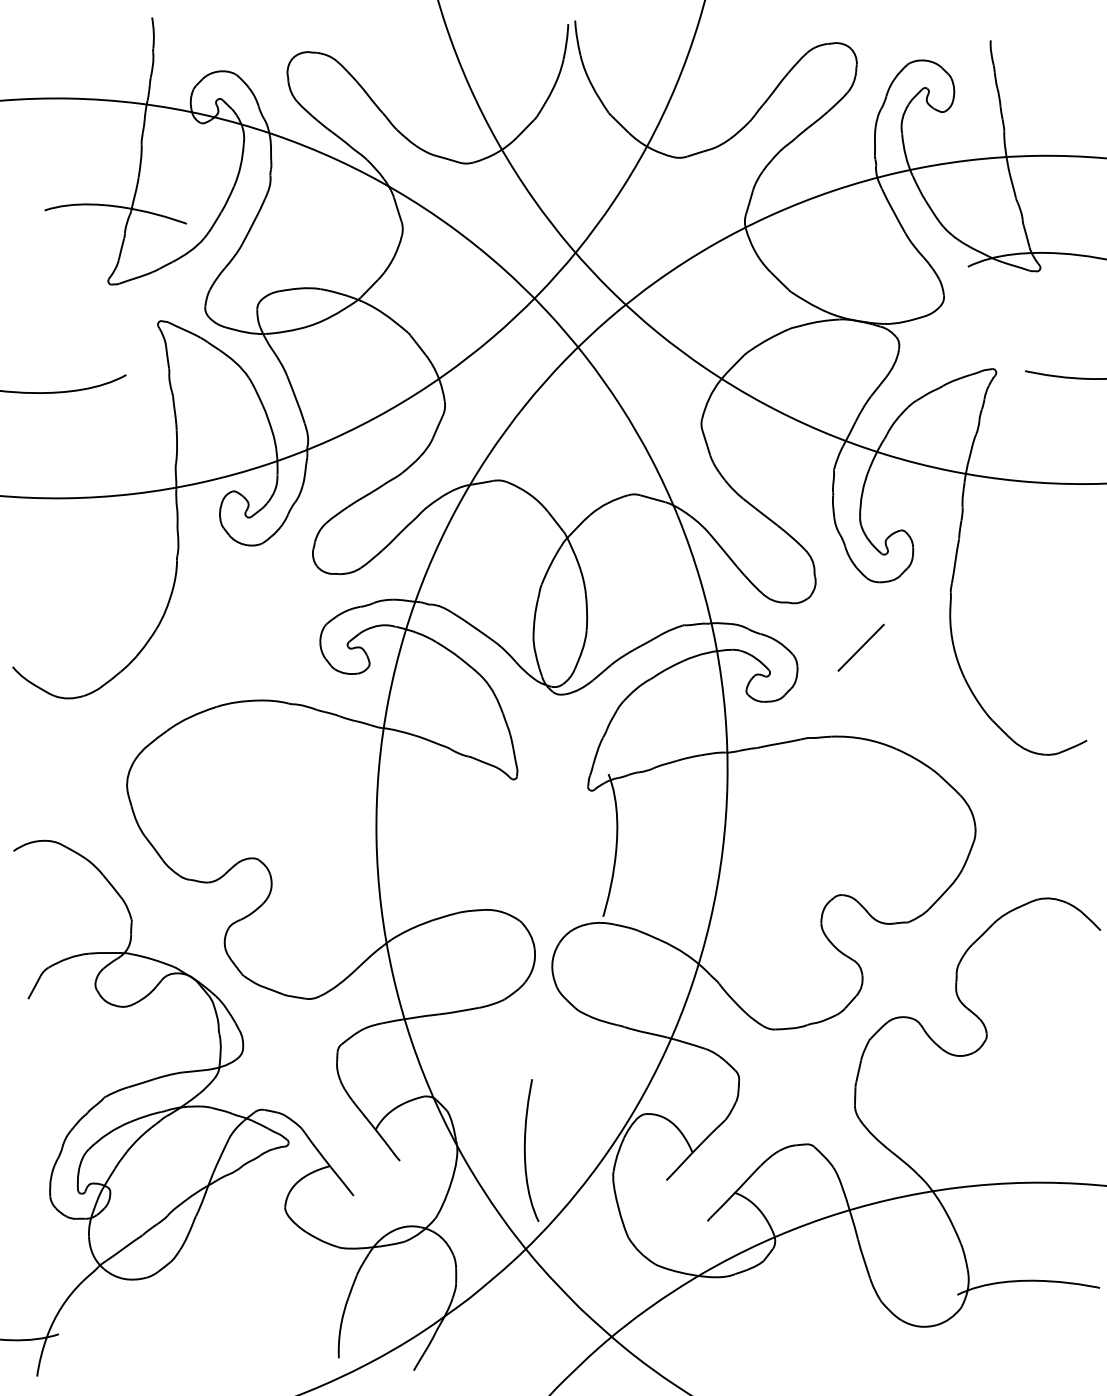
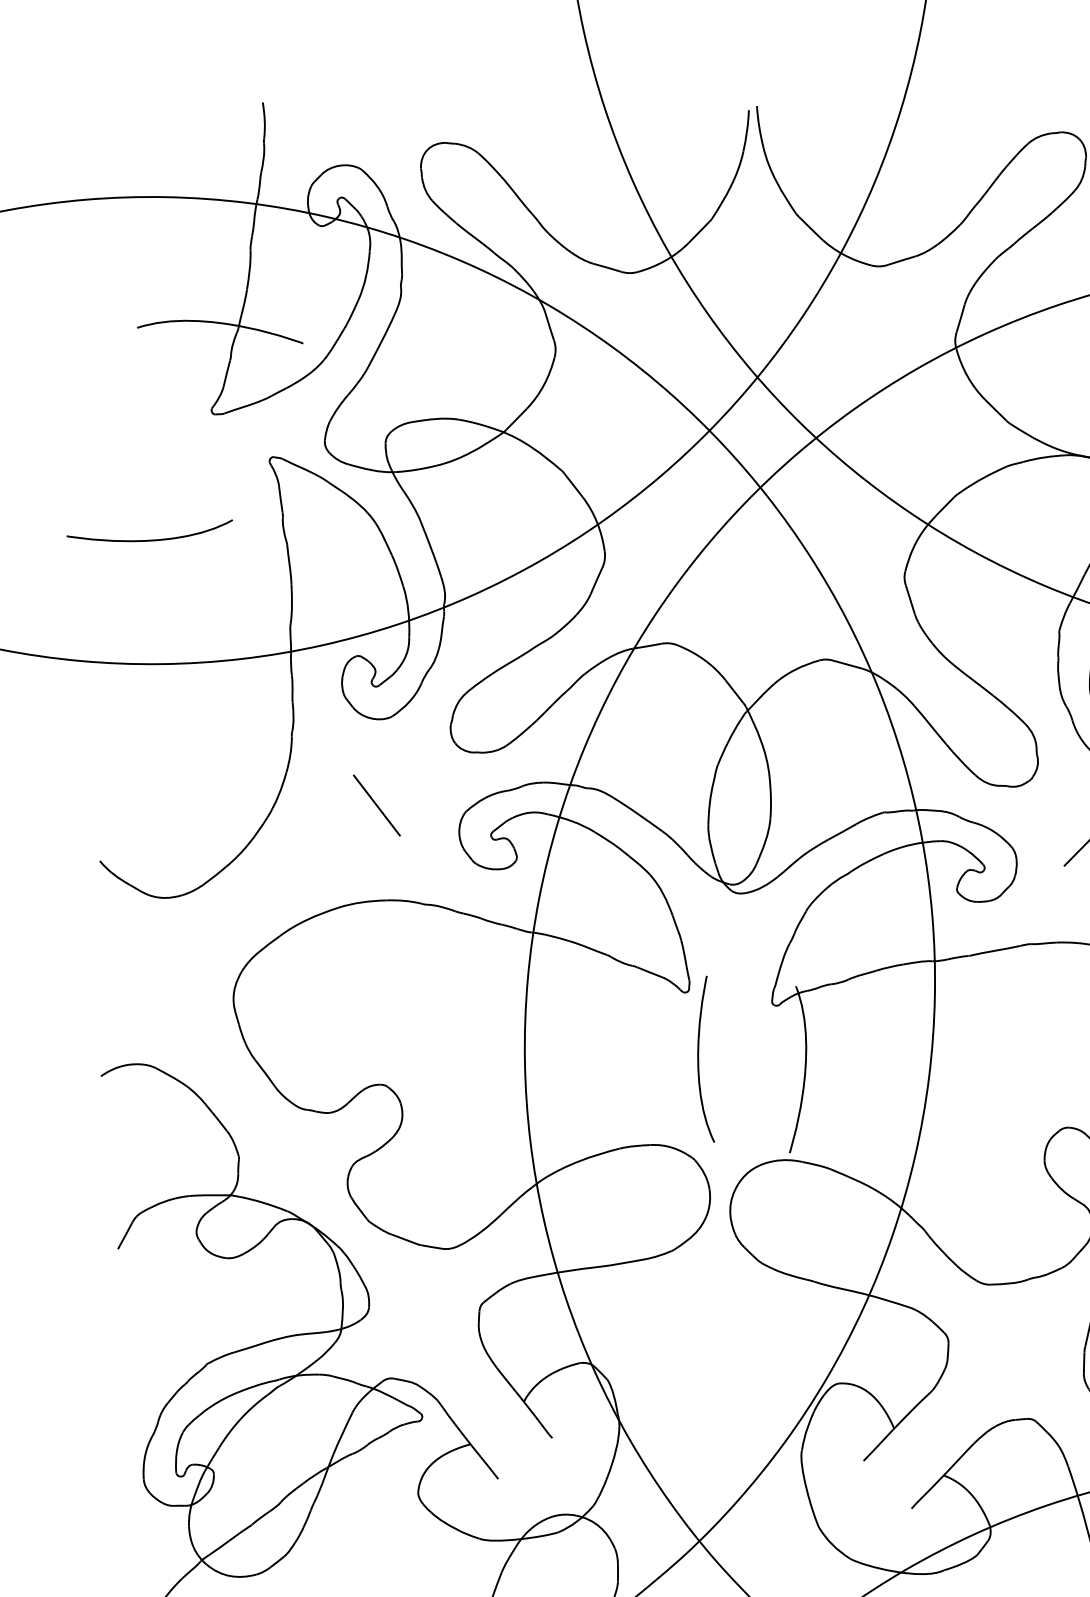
line: (249, 618) -> (376, 804), added
curve: (525, 1150) -> (698, 1059), moved

